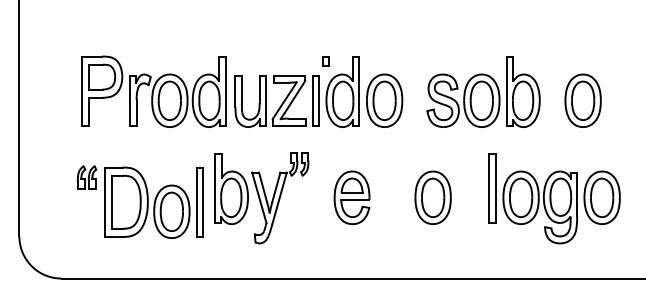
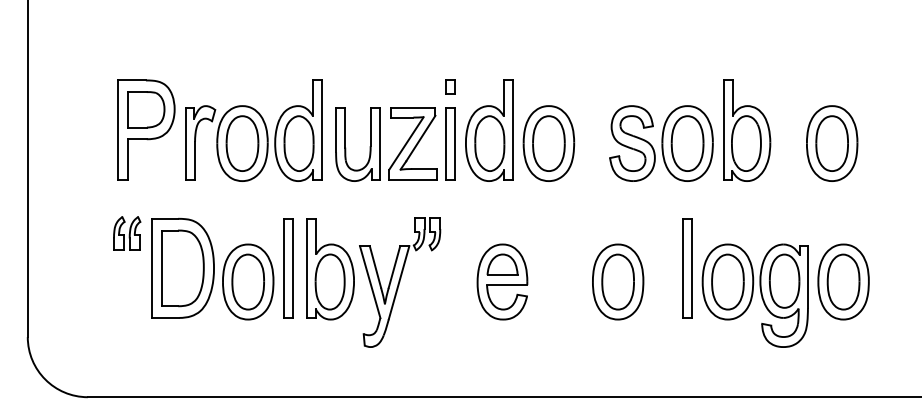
part: (325, 61) -> (450, 87), moved
part: (554, 198) -> (775, 282), moved
part: (139, 201) -> (202, 267), moved

